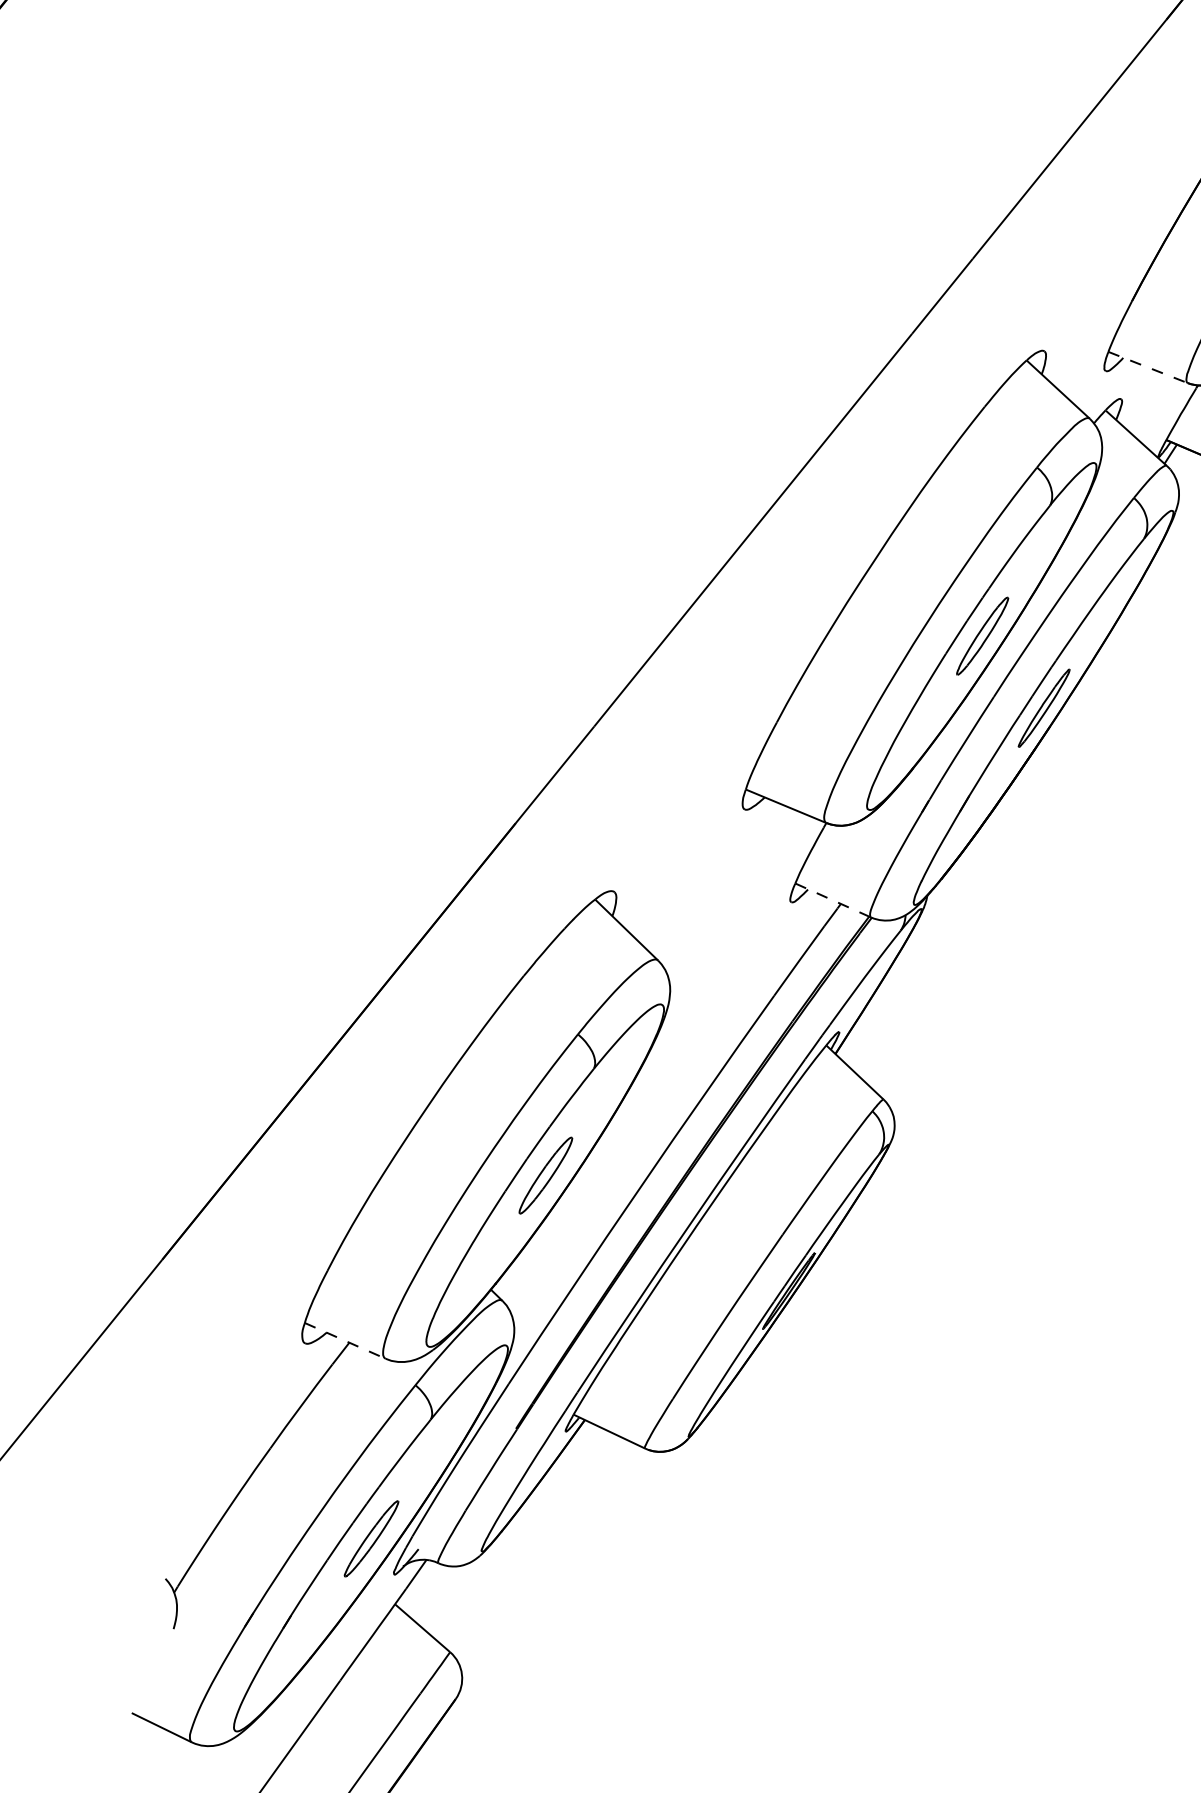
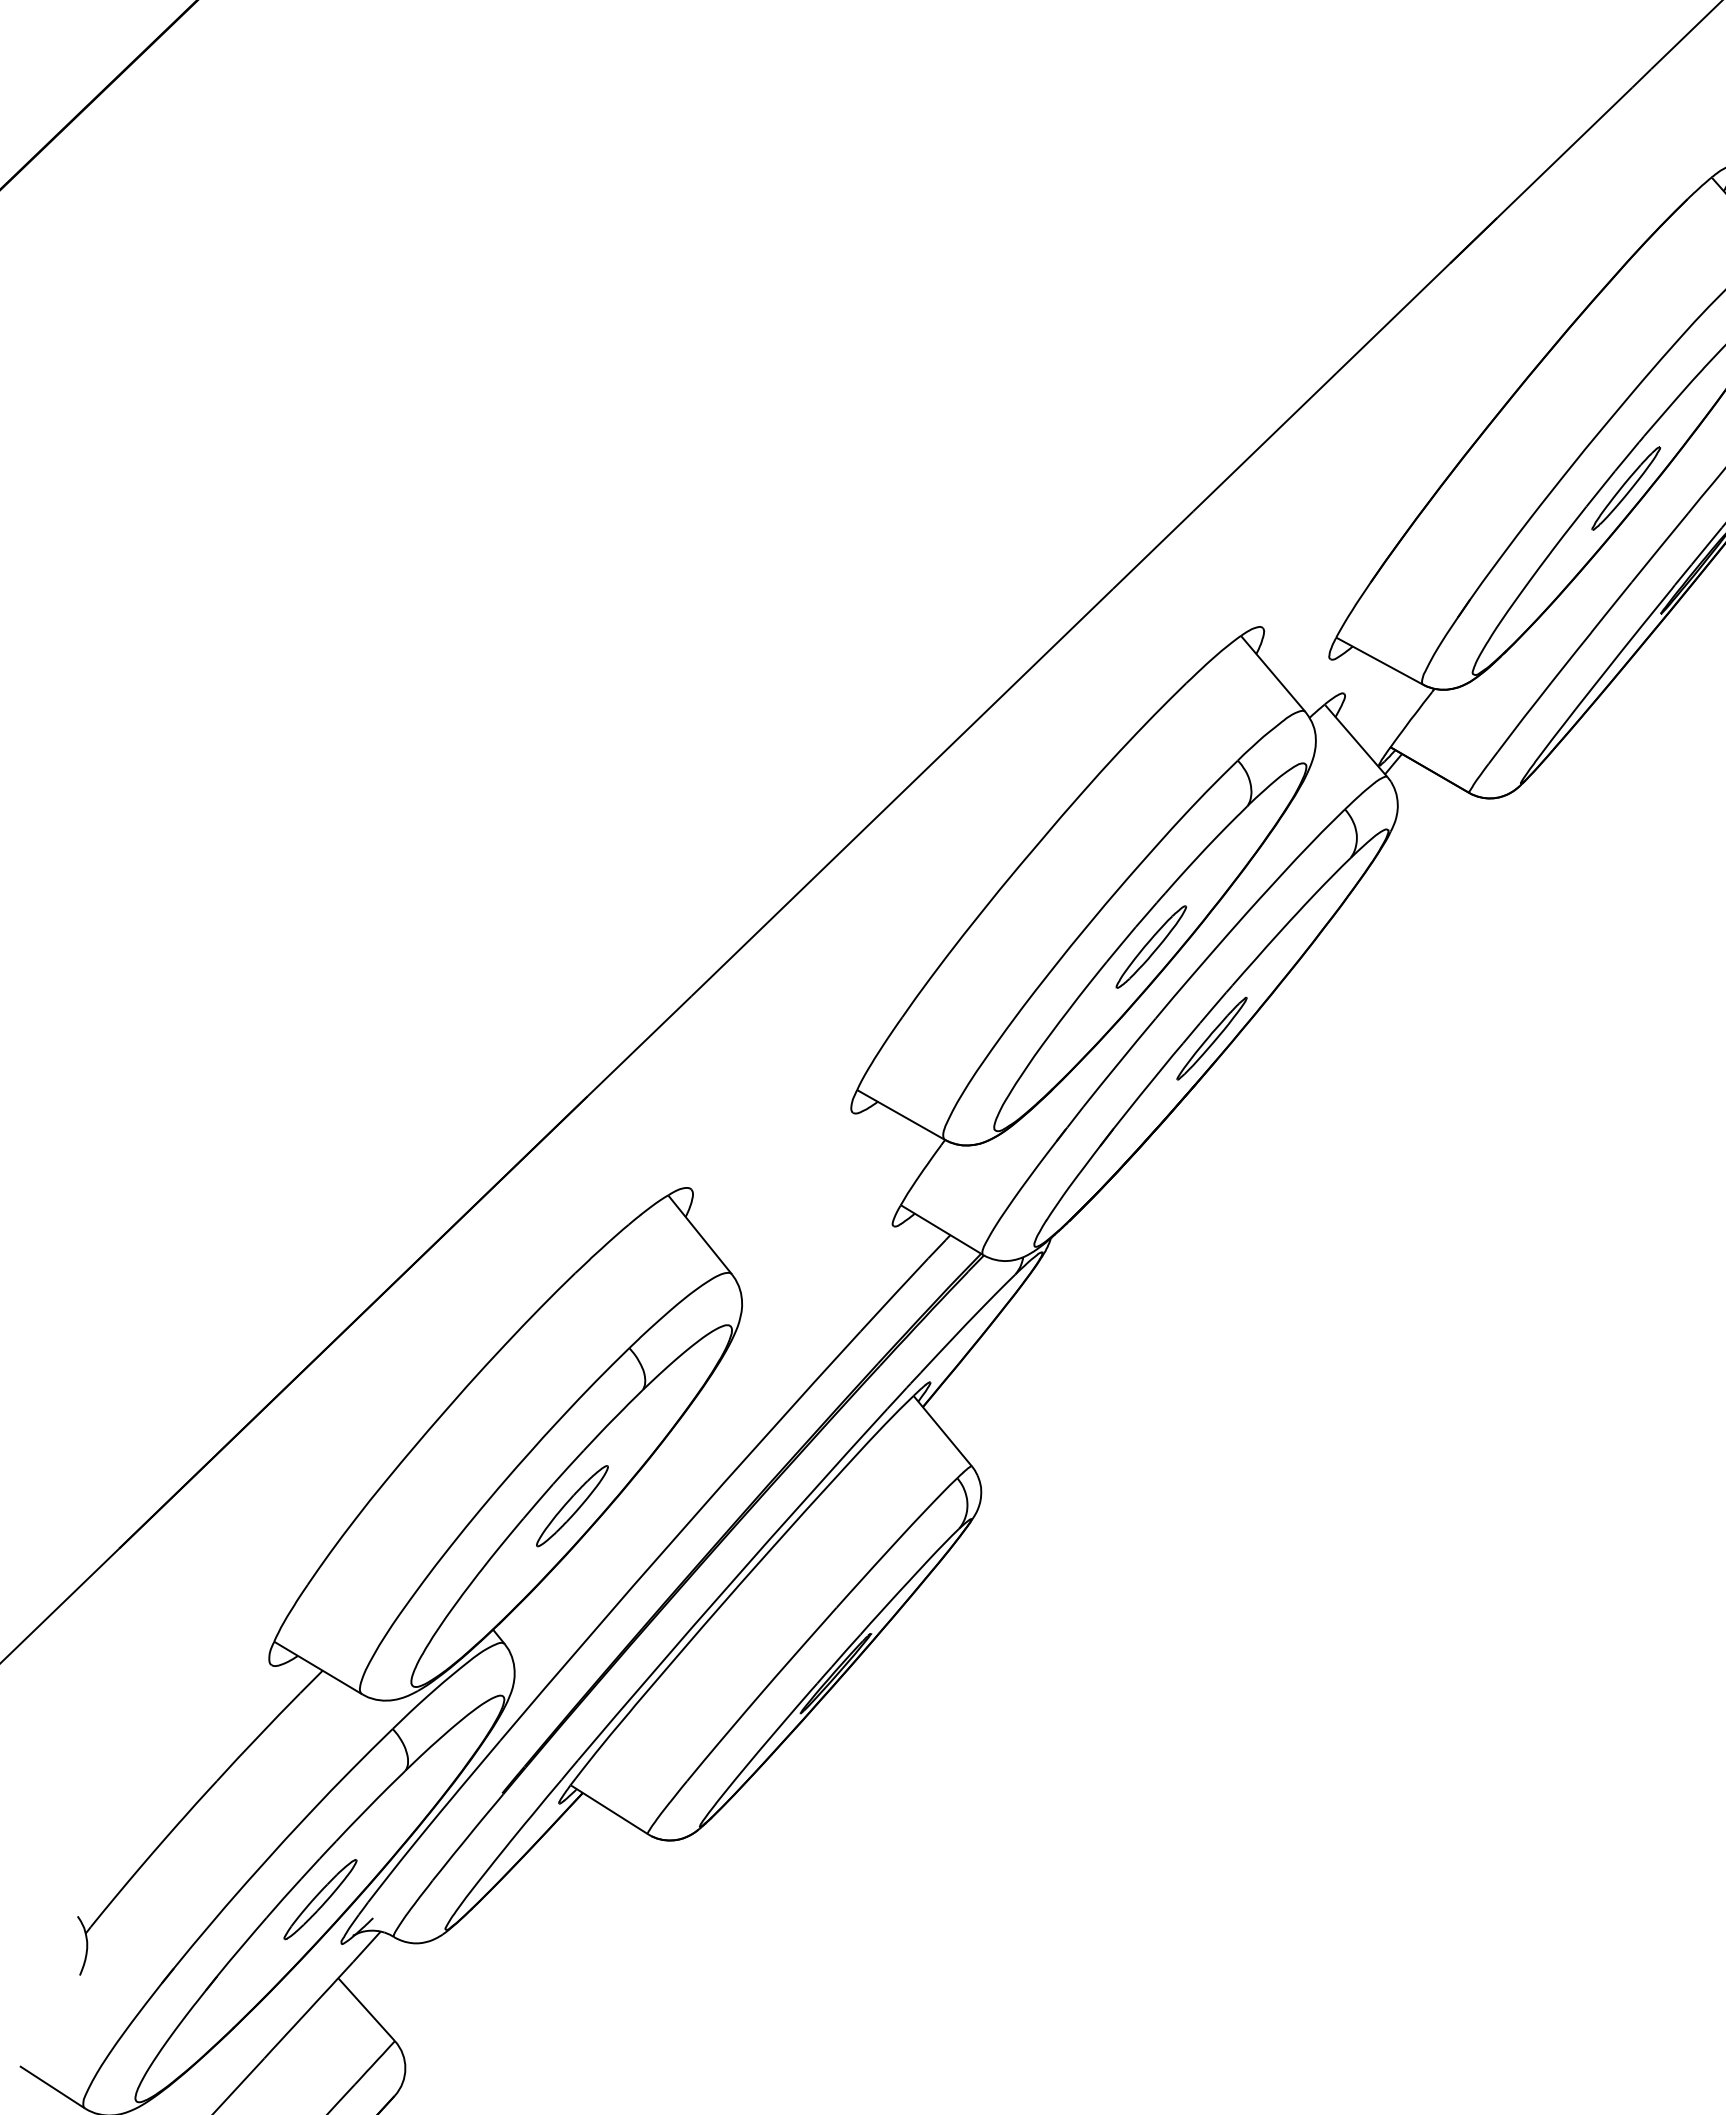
line: (1148, 367) -> (1380, 661), dashed -> solid
line: (833, 900) -> (942, 1230), dashed -> solid
line: (345, 1341) -> (318, 1668), dashed -> solid

